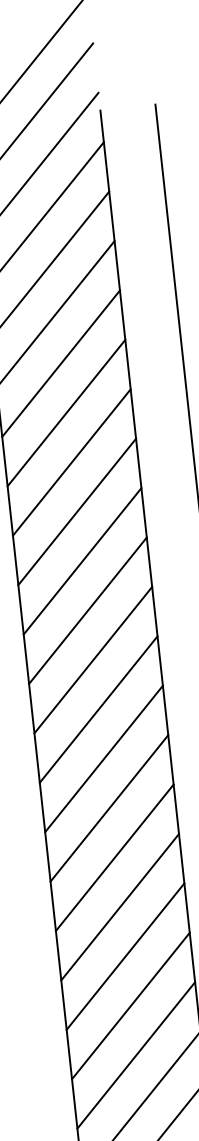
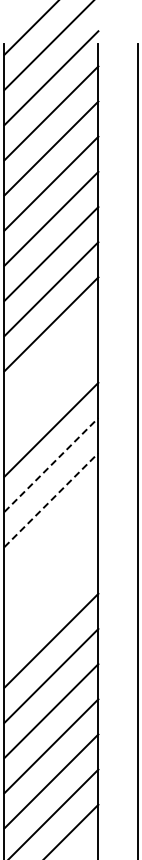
line: (82, 561) -> (51, 359), removed
line: (88, 610) -> (51, 394), removed
line: (98, 708) -> (51, 464), solid -> dashed
line: (104, 758) -> (51, 499), solid -> dashed
line: (109, 808) -> (51, 535), removed
line: (114, 857) -> (51, 570), removed
line: (120, 906) -> (51, 605), removed

